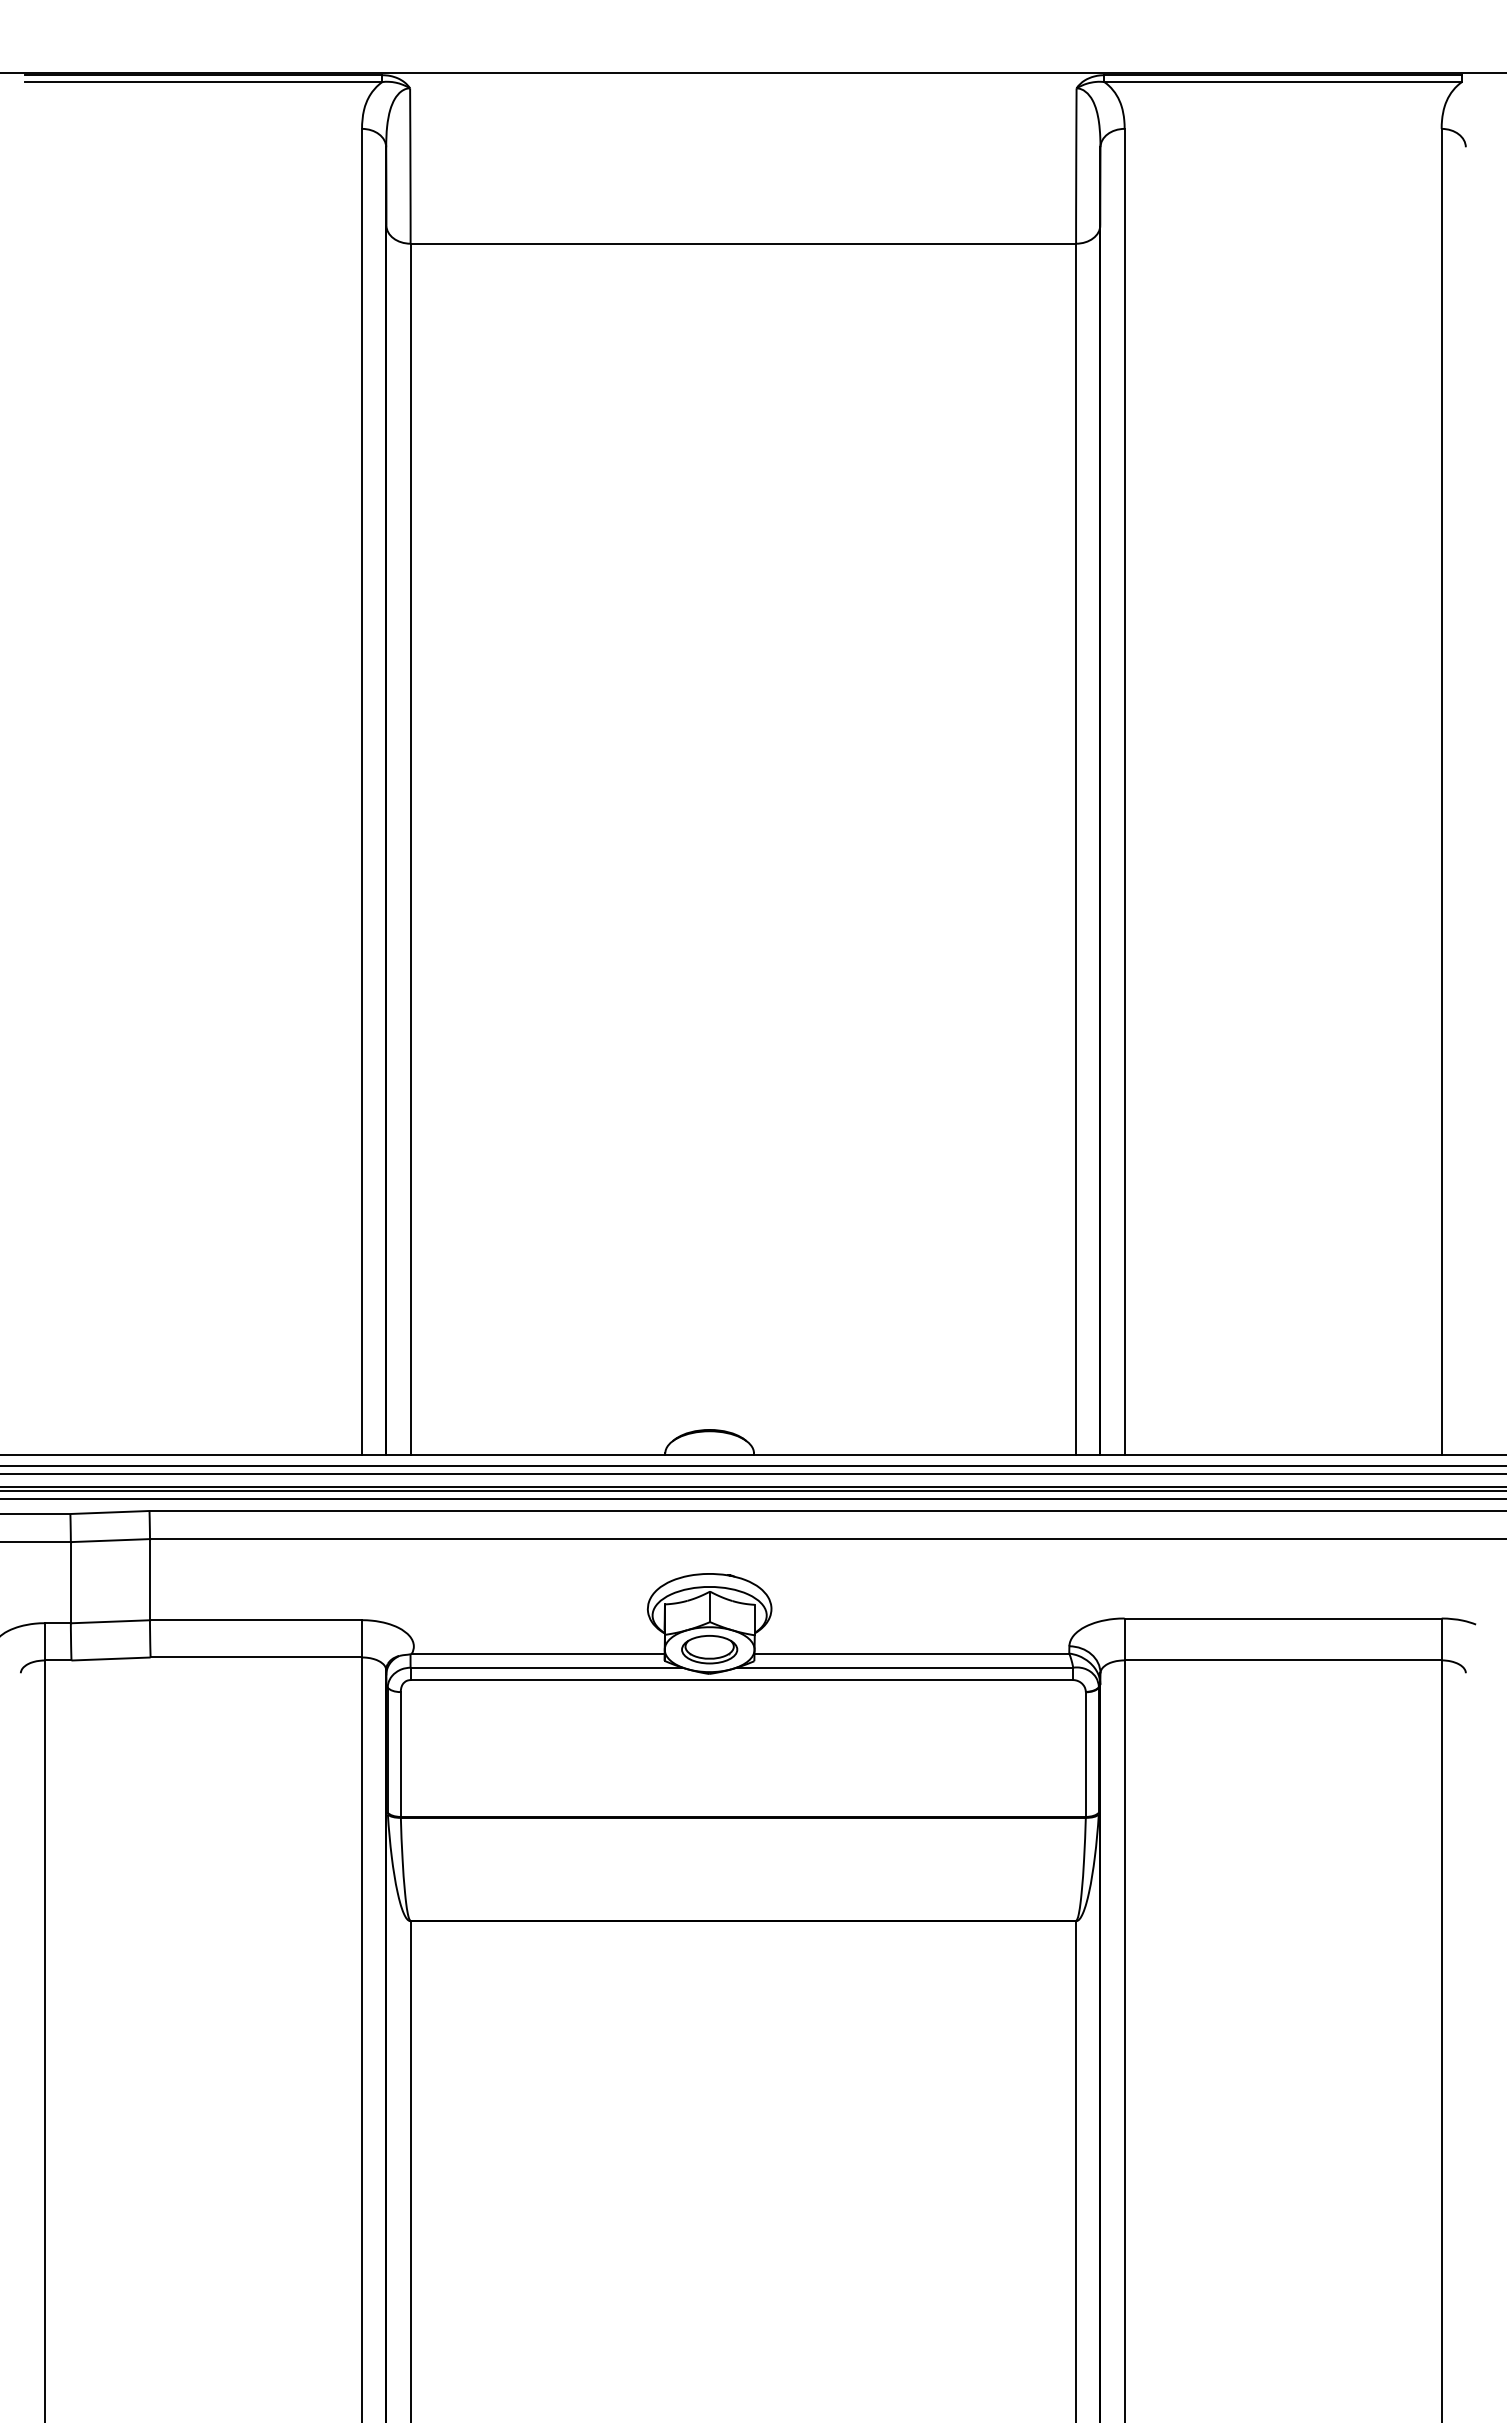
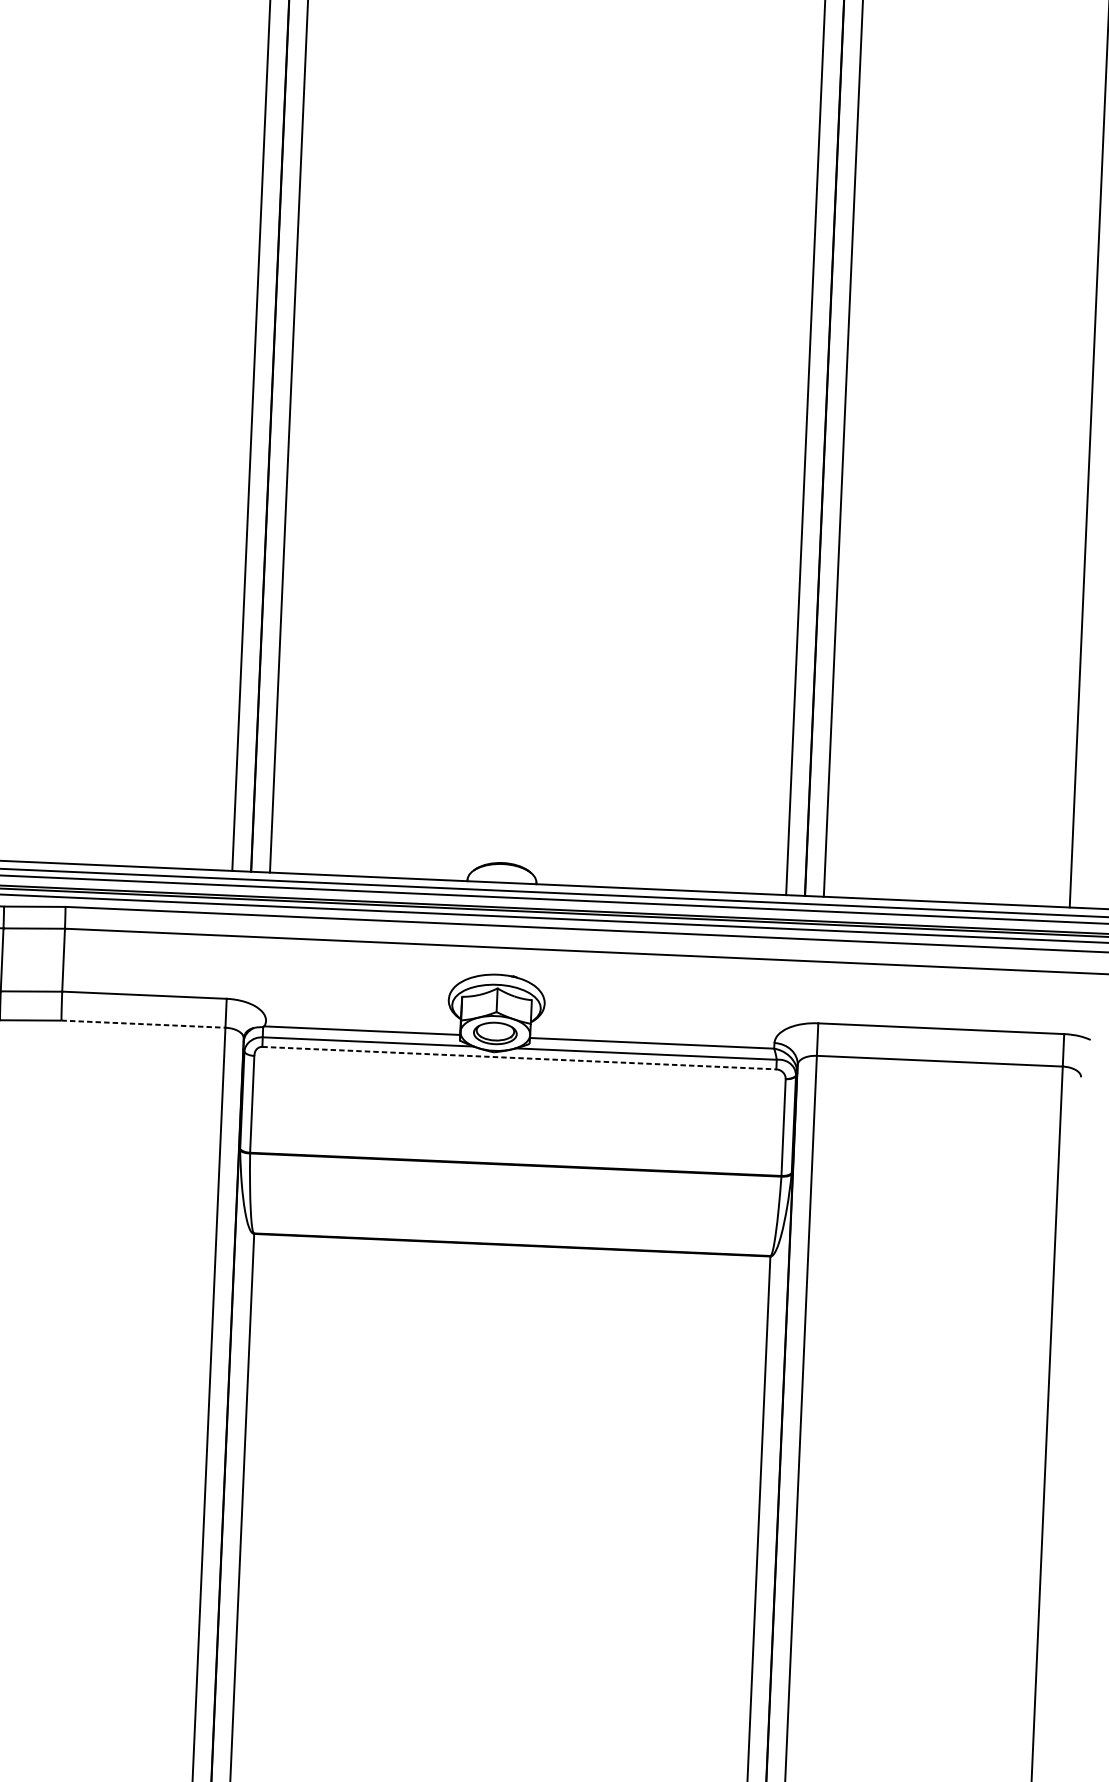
line: (256, 1657) -> (143, 1024), solid -> dashed
line: (742, 1680) -> (519, 1058), solid -> dashed

